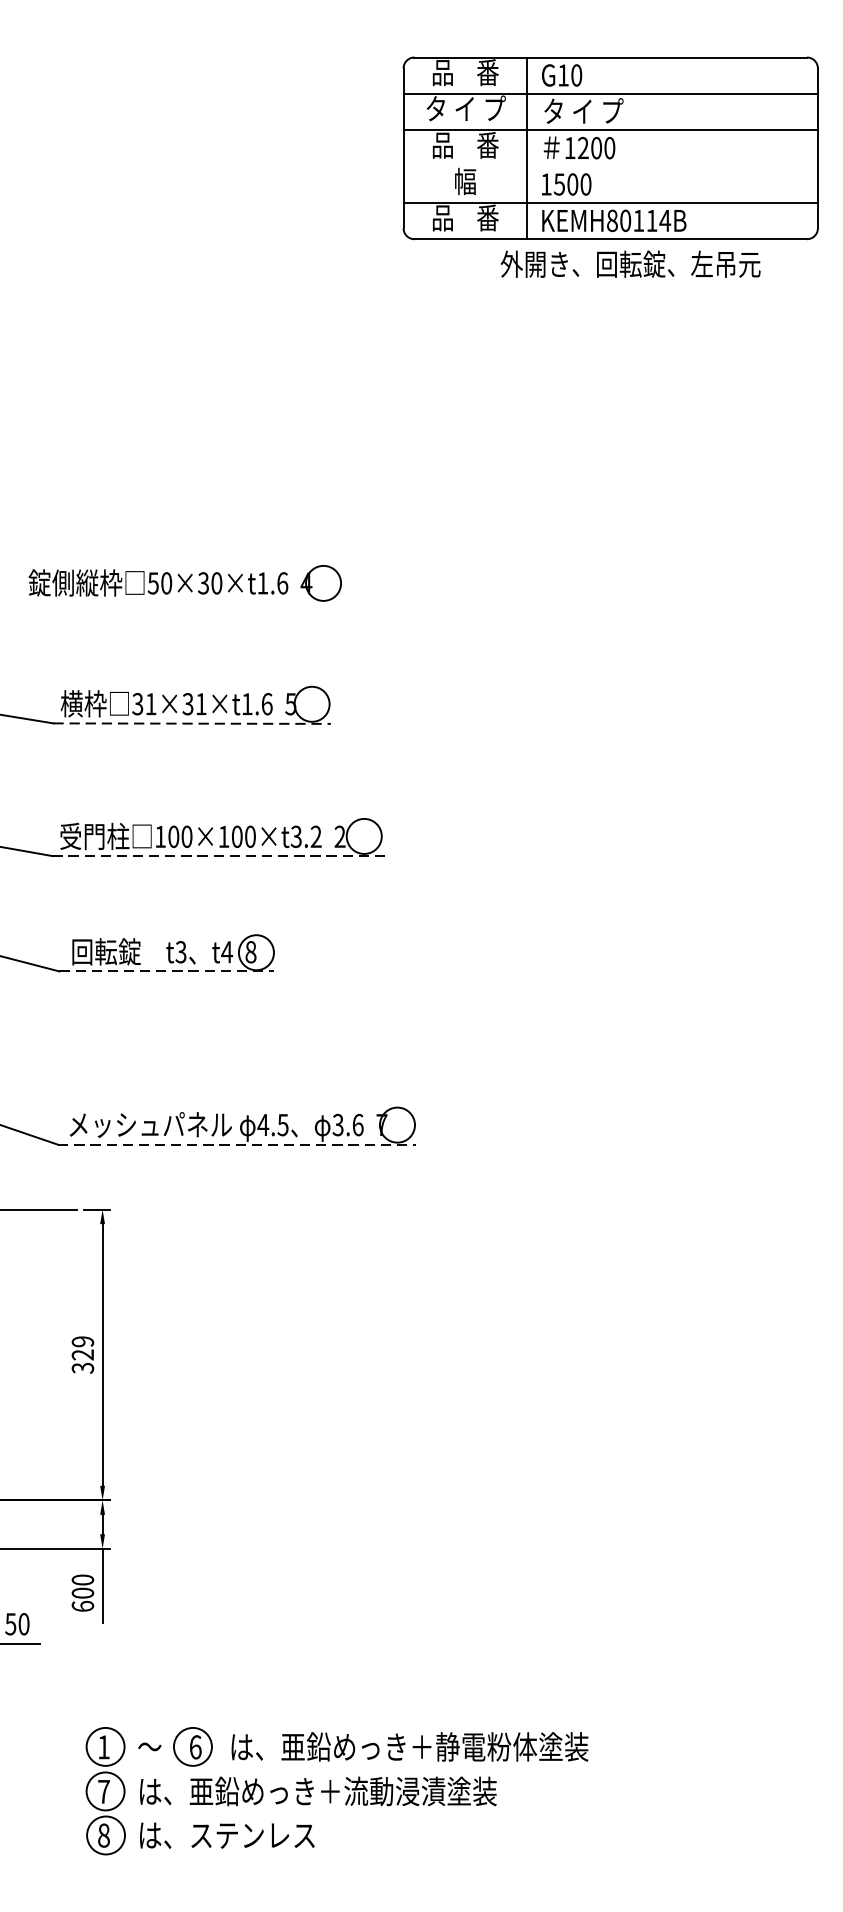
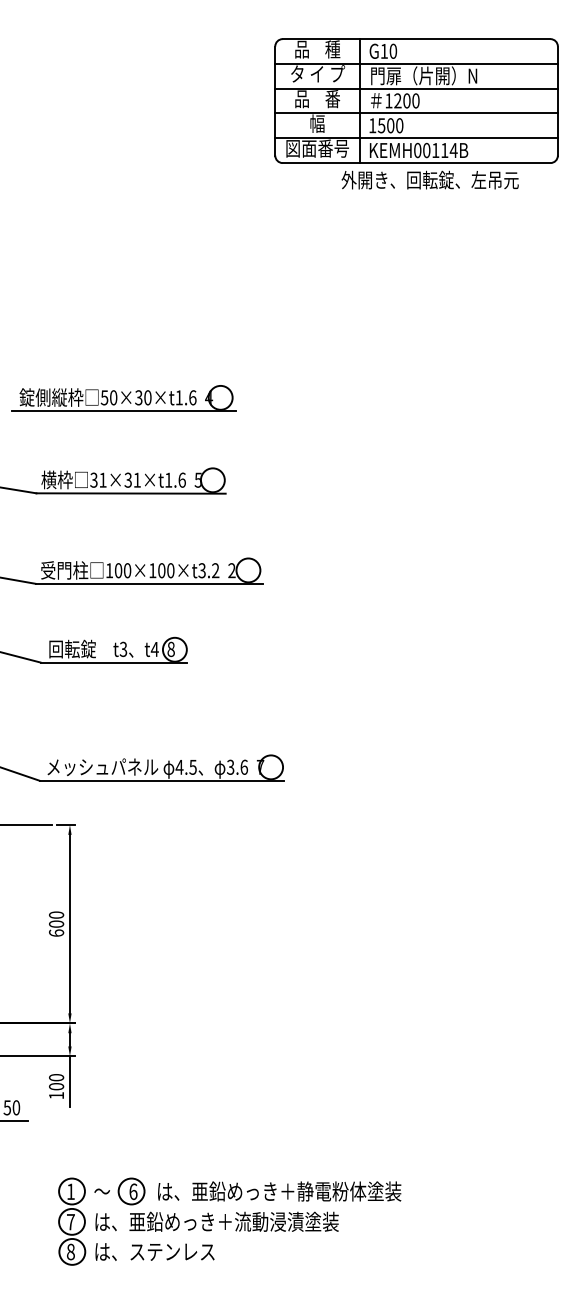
text: (487, 72) -> (332, 49), 品    番 -> 品    種
text: (622, 110) -> (424, 75), タ イ プ -> 門扉（片開）N
line: (610, 166) -> (416, 113), added
text: (465, 217) -> (317, 148), 品    番 -> 図面番号
text: (612, 220) -> (417, 150), KEMH80114B -> KEMH00114B
line: (181, 601) -> (123, 410), added
line: (192, 723) -> (131, 493), dashed -> solid
line: (219, 855) -> (149, 583), dashed -> solid
line: (167, 971) -> (114, 662), dashed -> solid
line: (238, 1144) -> (162, 780), dashed -> solid
text: (82, 1354) -> (56, 923), 329 -> 600
text: (82, 1606) -> (56, 1095), 600 -> 100

